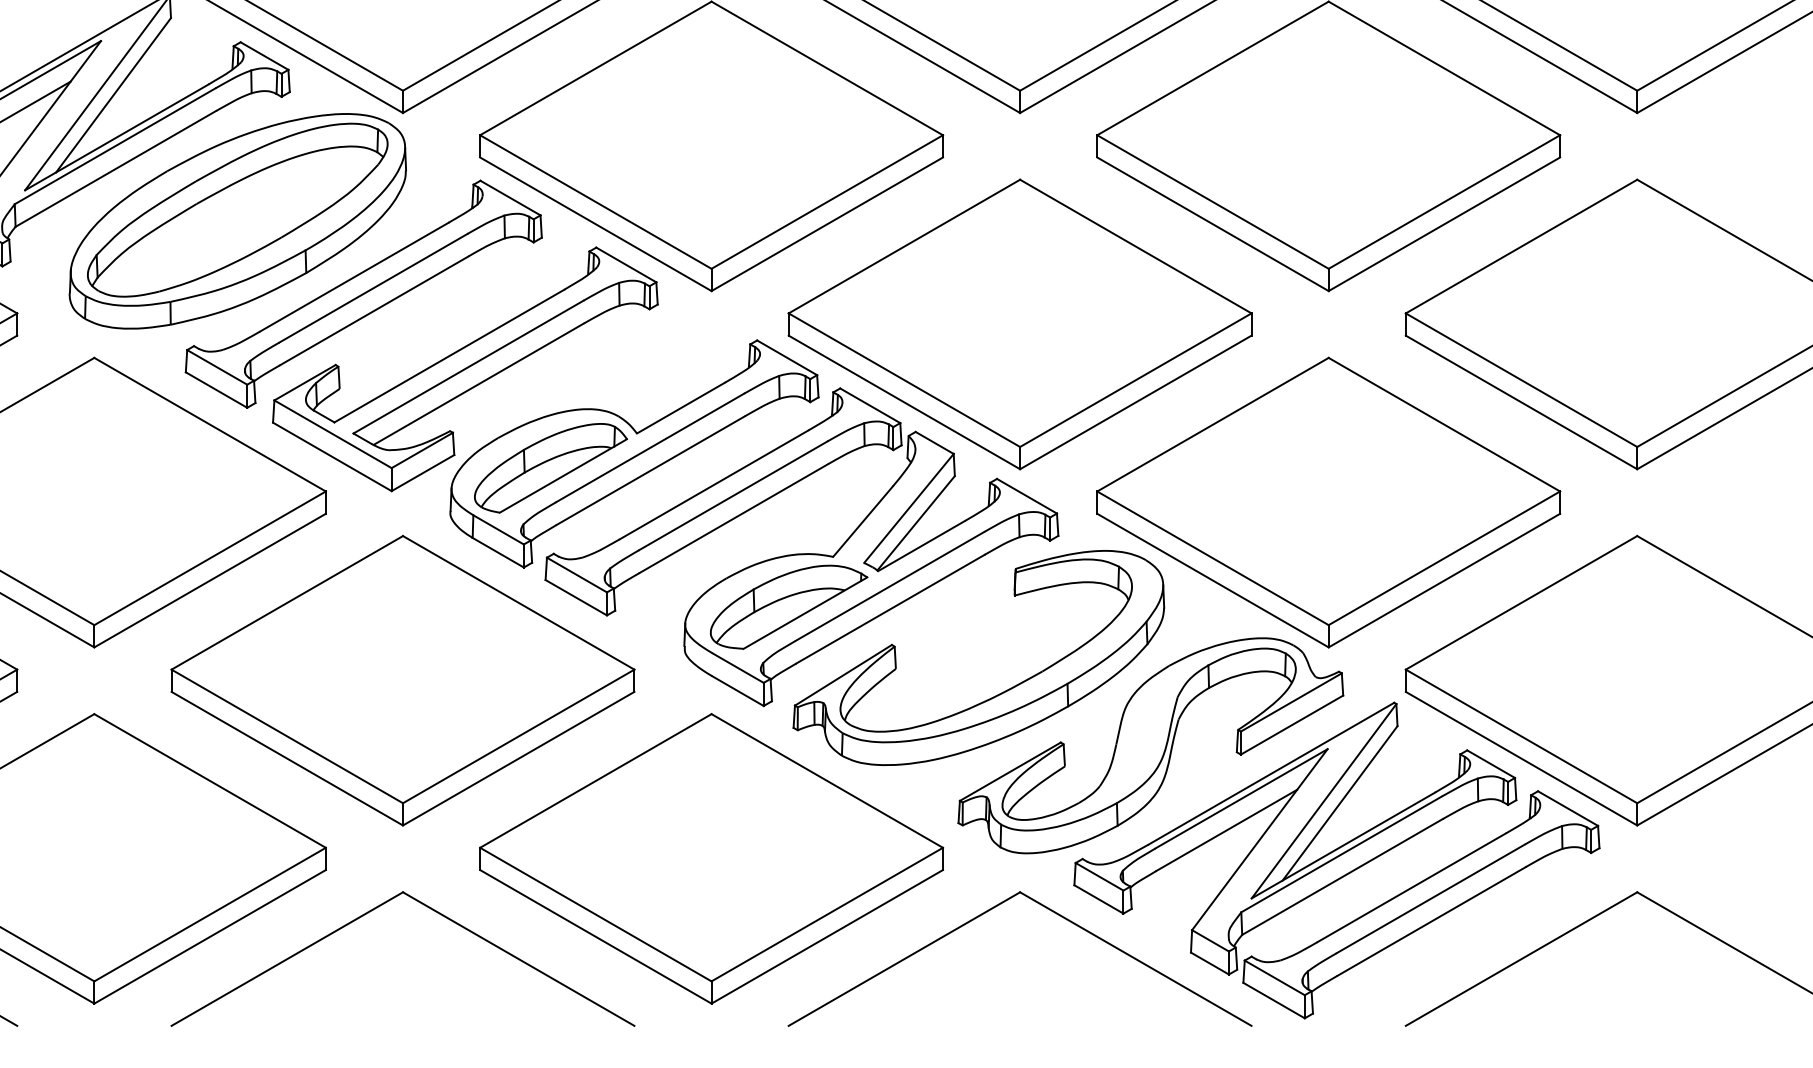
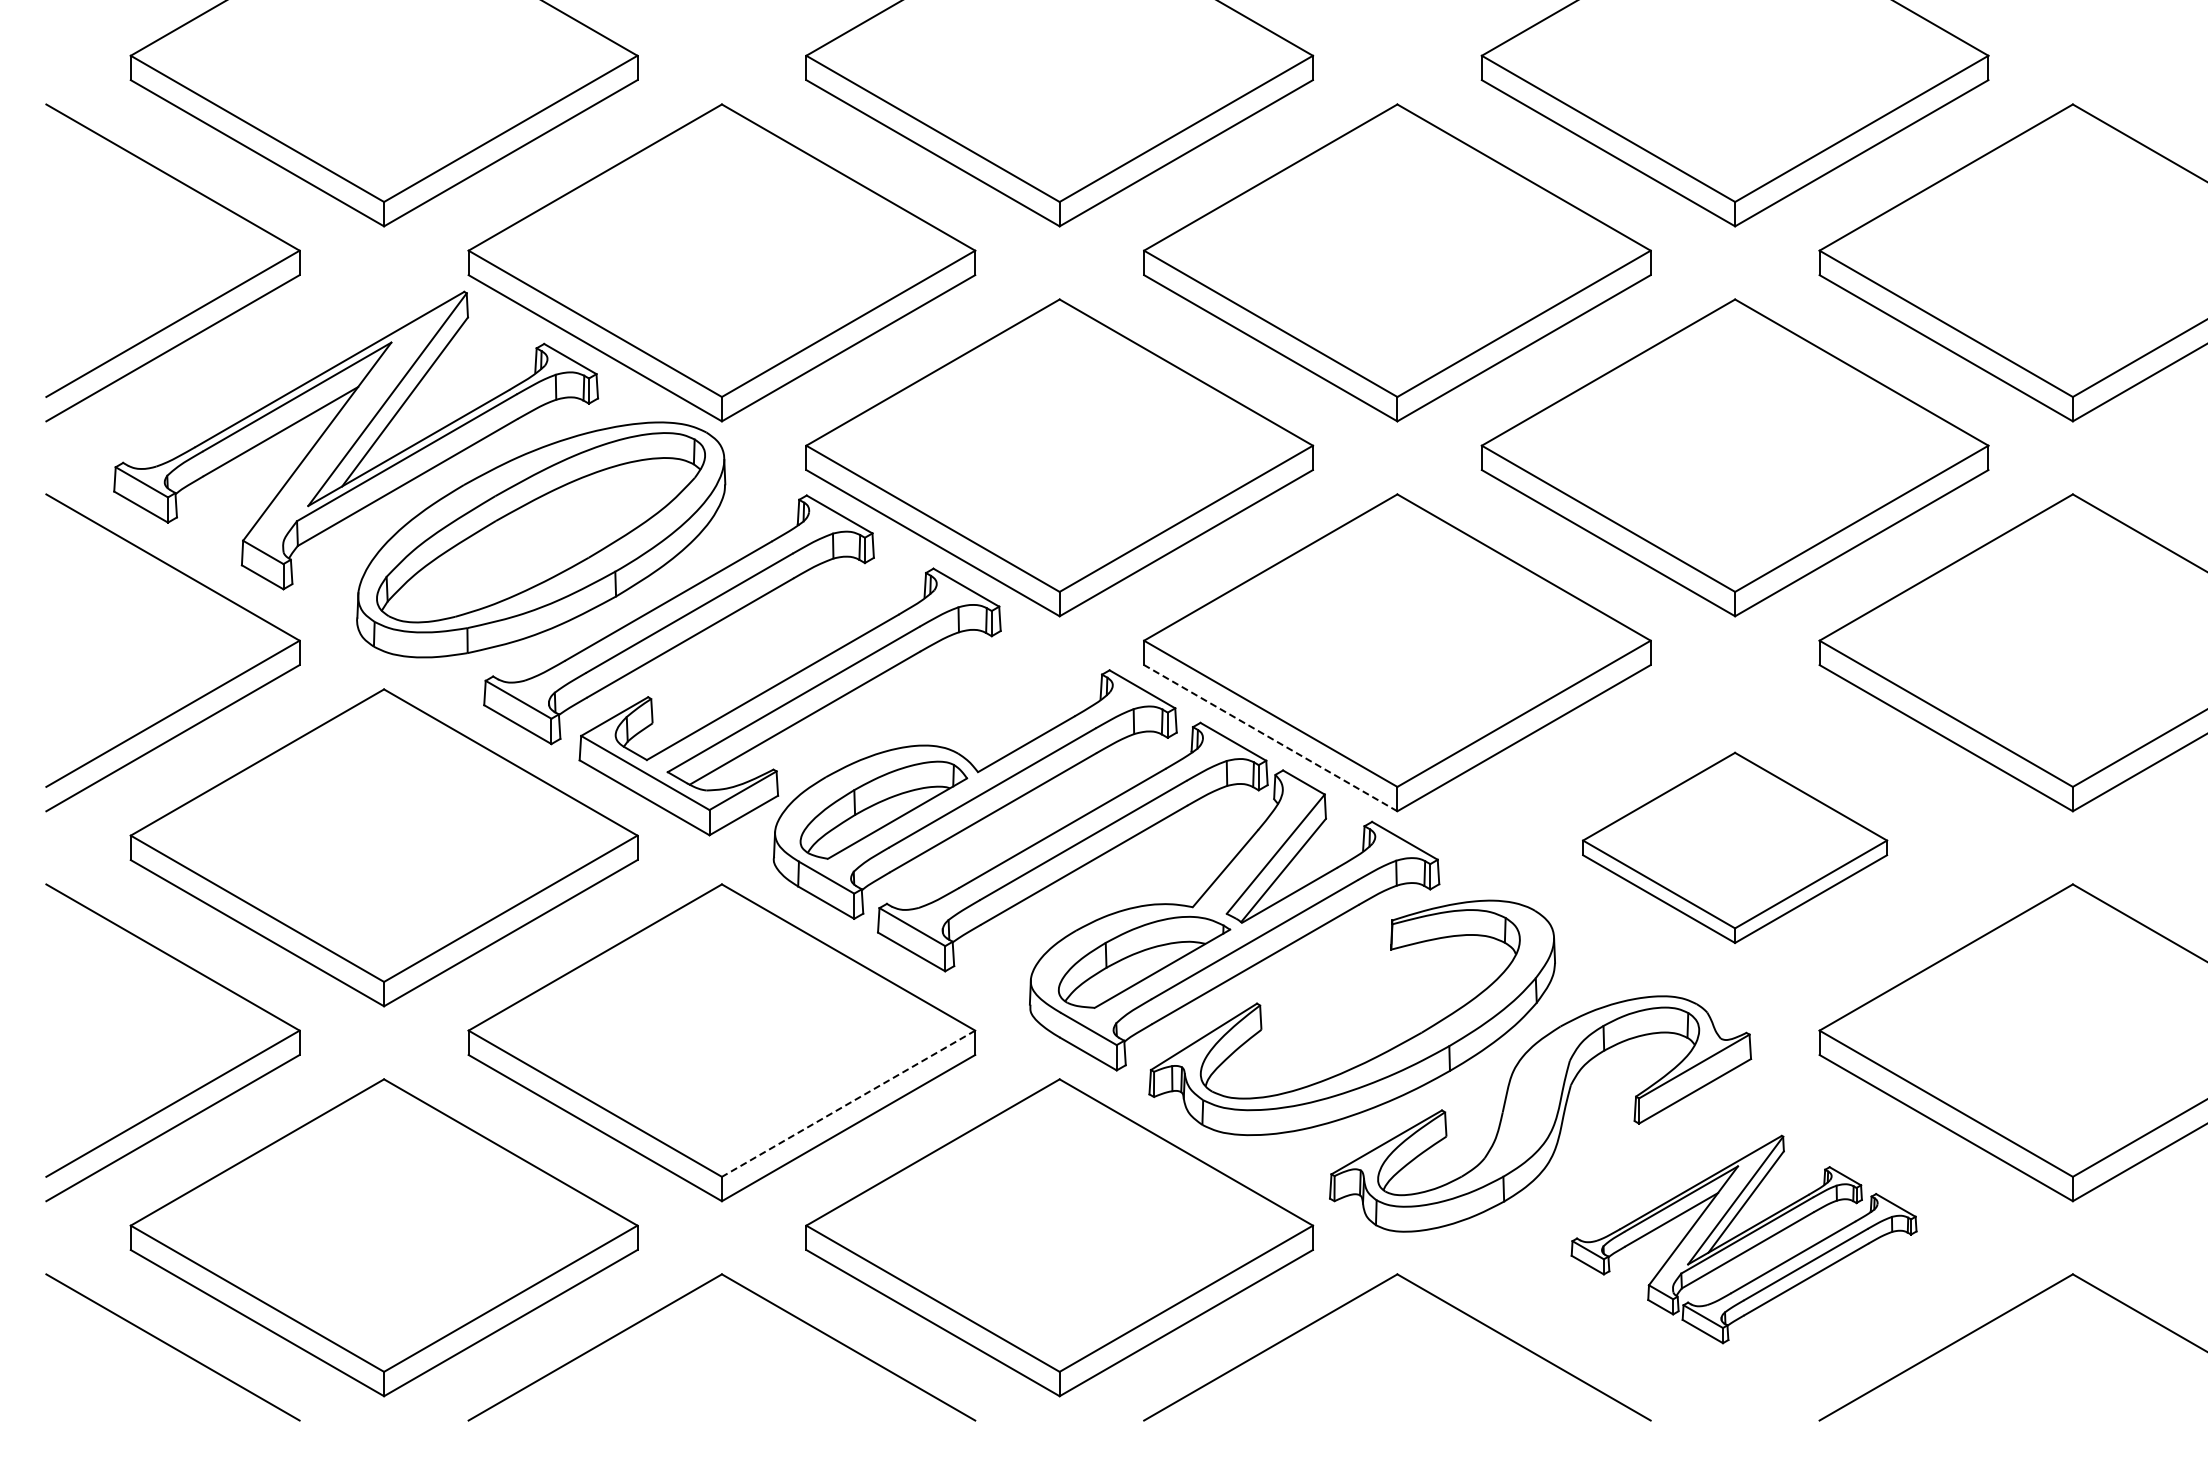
line: (904, 401) -> (1270, 737), solid -> dashed
part: (1328, 502) -> (1734, 847), size x0.6
line: (518, 737) -> (848, 1104), solid -> dashed
part: (1336, 860) -> (1743, 1239), size x0.6

